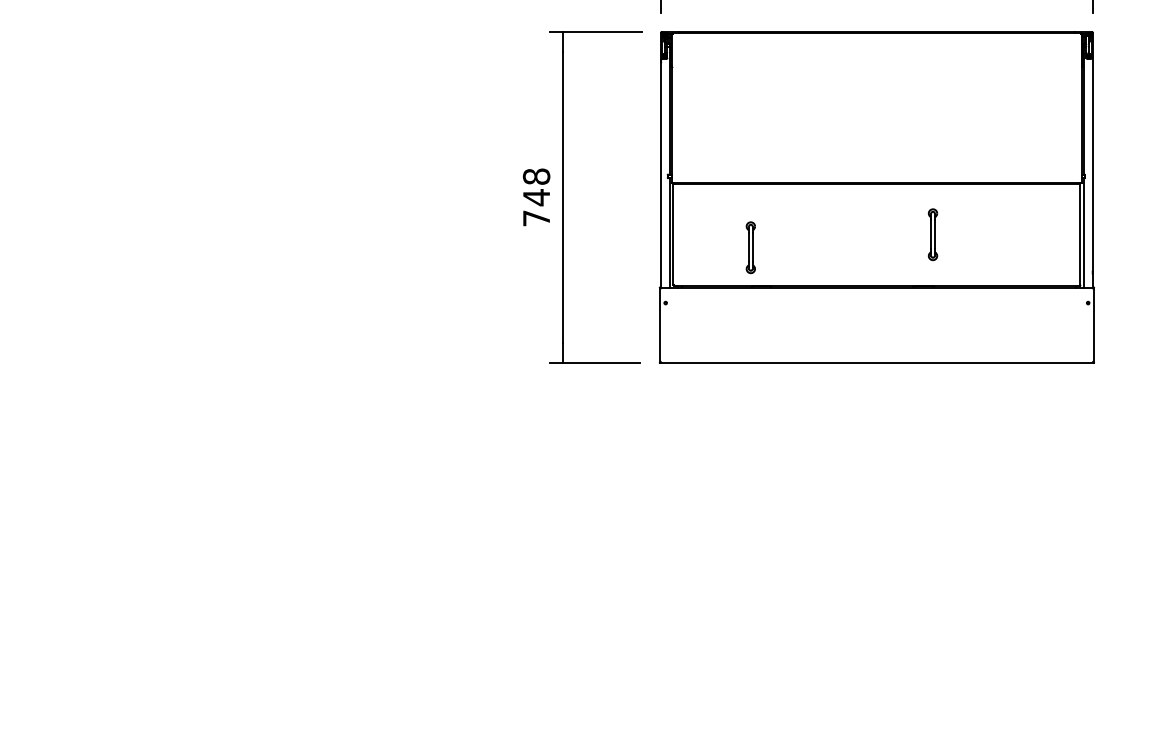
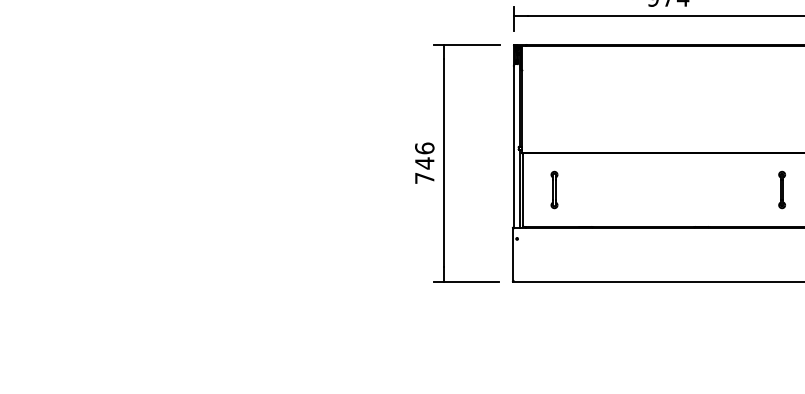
text: (536, 176) -> (424, 148), 748 -> 746
part: (932, 234) -> (781, 189), moved
part: (750, 247) -> (554, 189), moved

